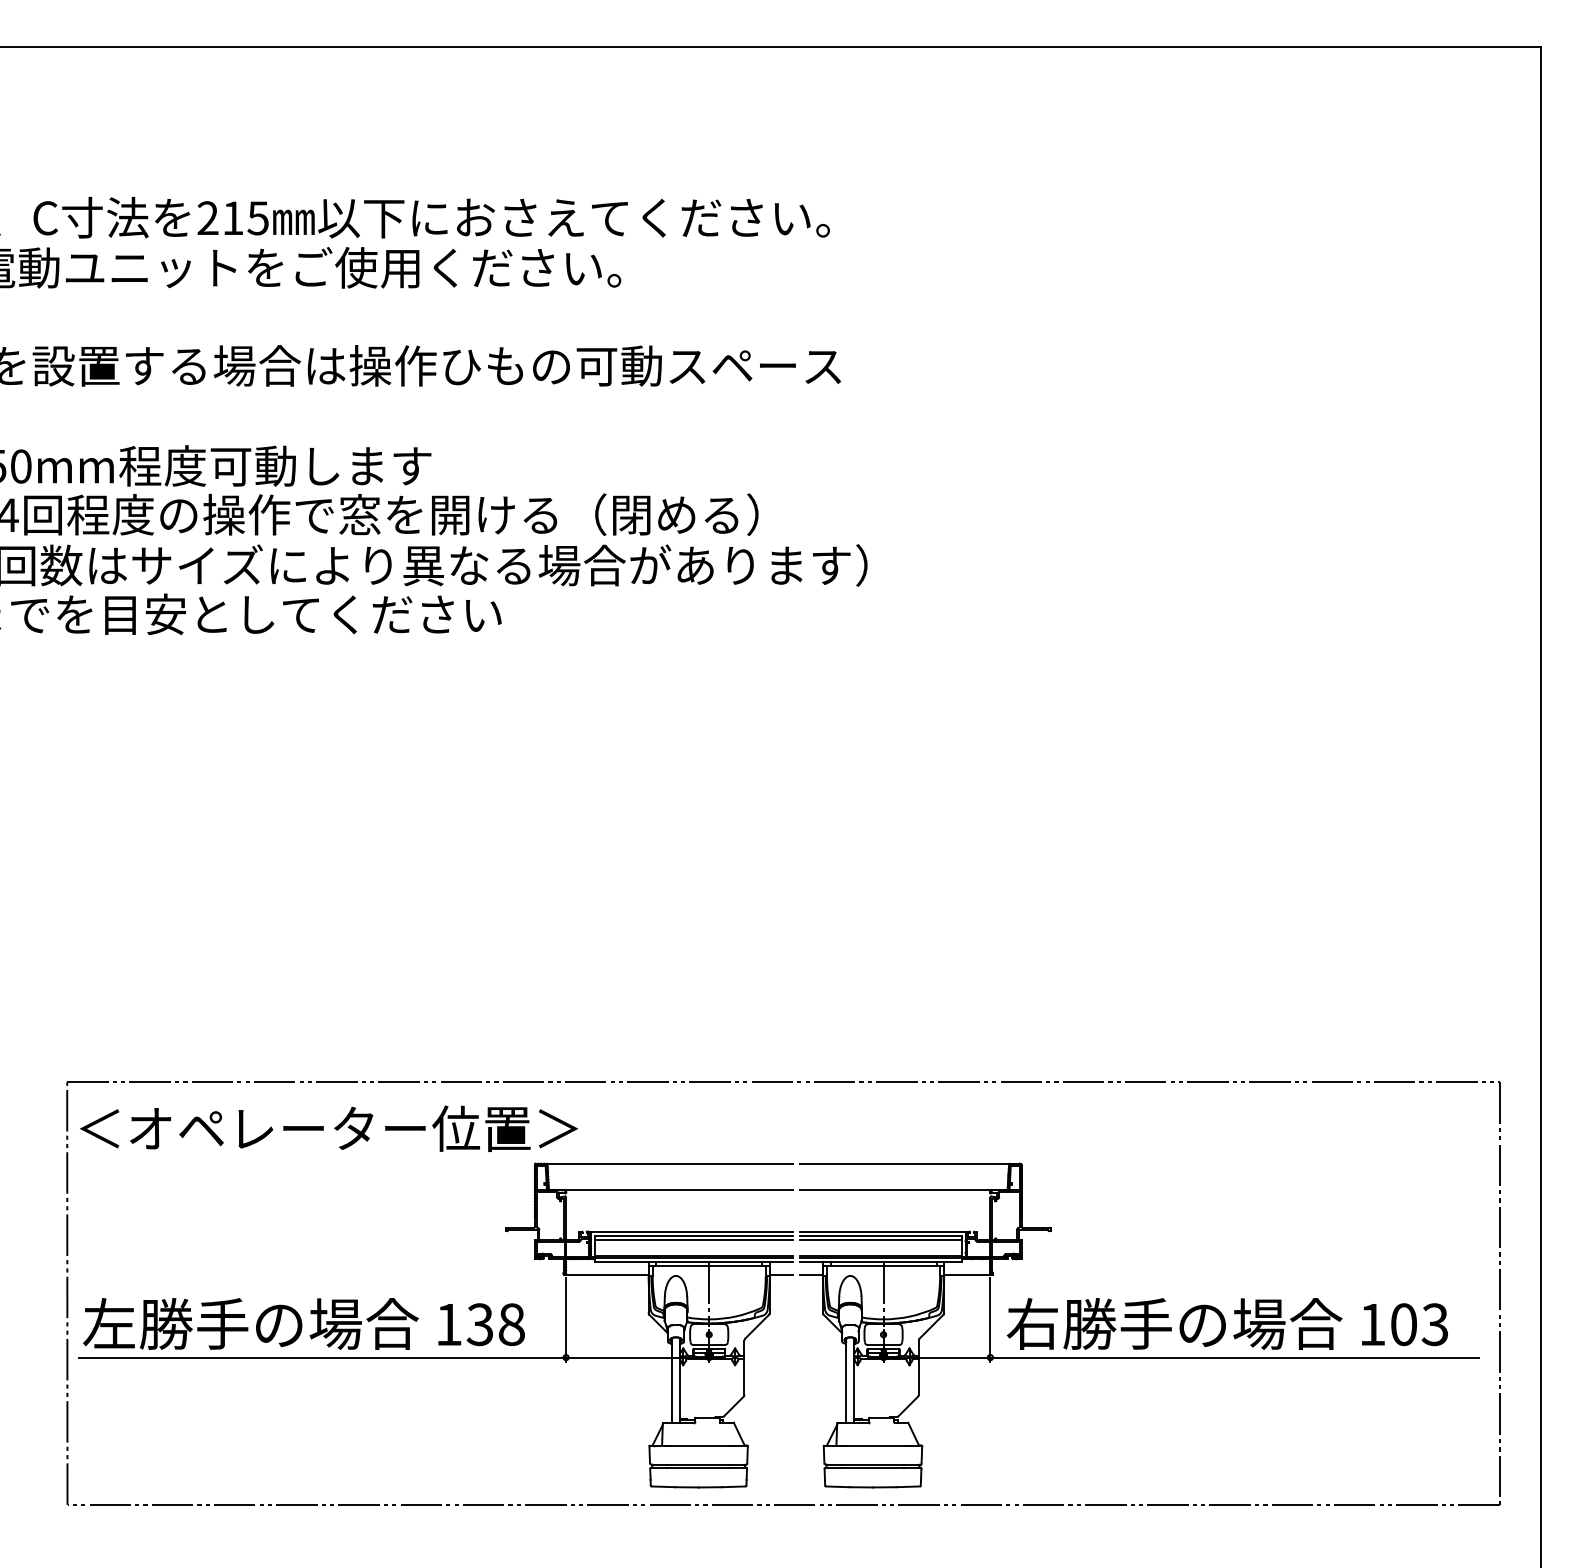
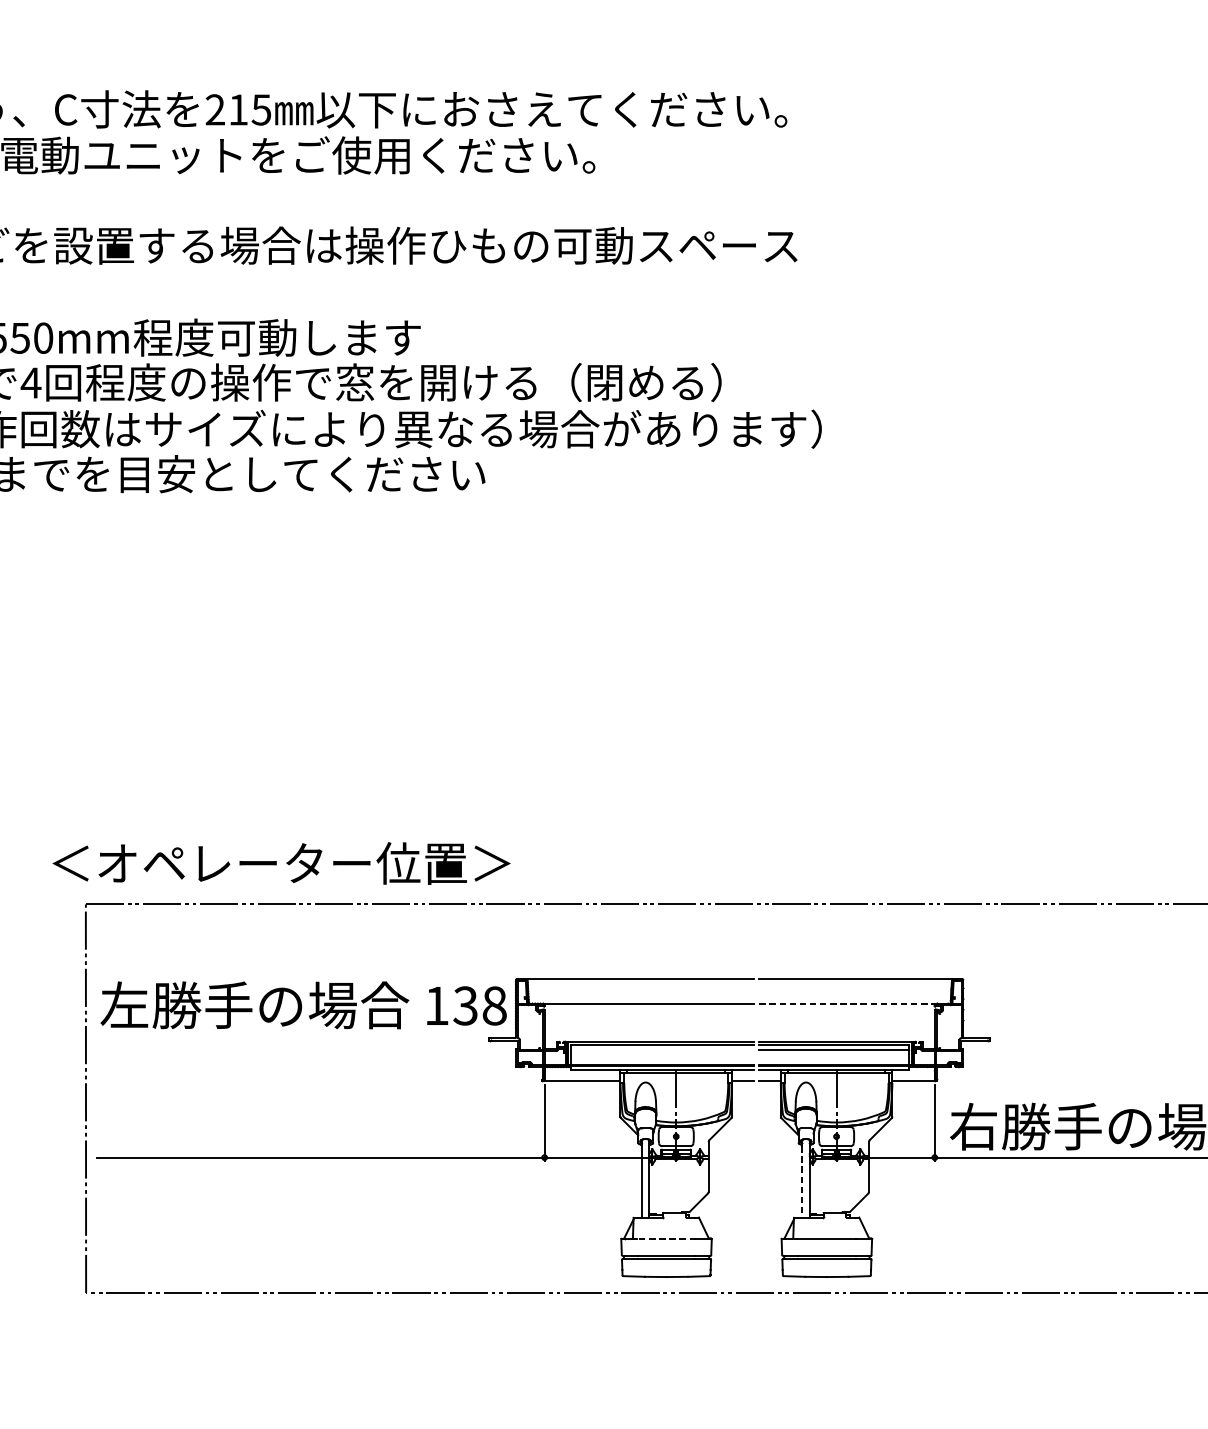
text: (329, 1128) -> (282, 863), moved
line: (895, 1190) -> (847, 1003), solid -> dashed
line: (693, 1240) -> (661, 1049), removed
text: (303, 1323) -> (303, 1004), moved
line: (846, 1383) -> (802, 1181), solid -> dashed
line: (698, 1445) -> (666, 1238), solid -> dashed

